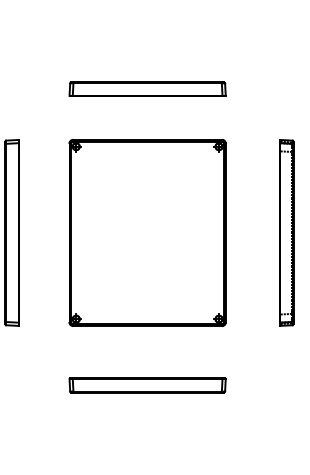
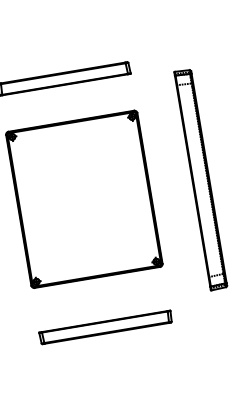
part: (286, 232) -> (200, 179), size x1.4

